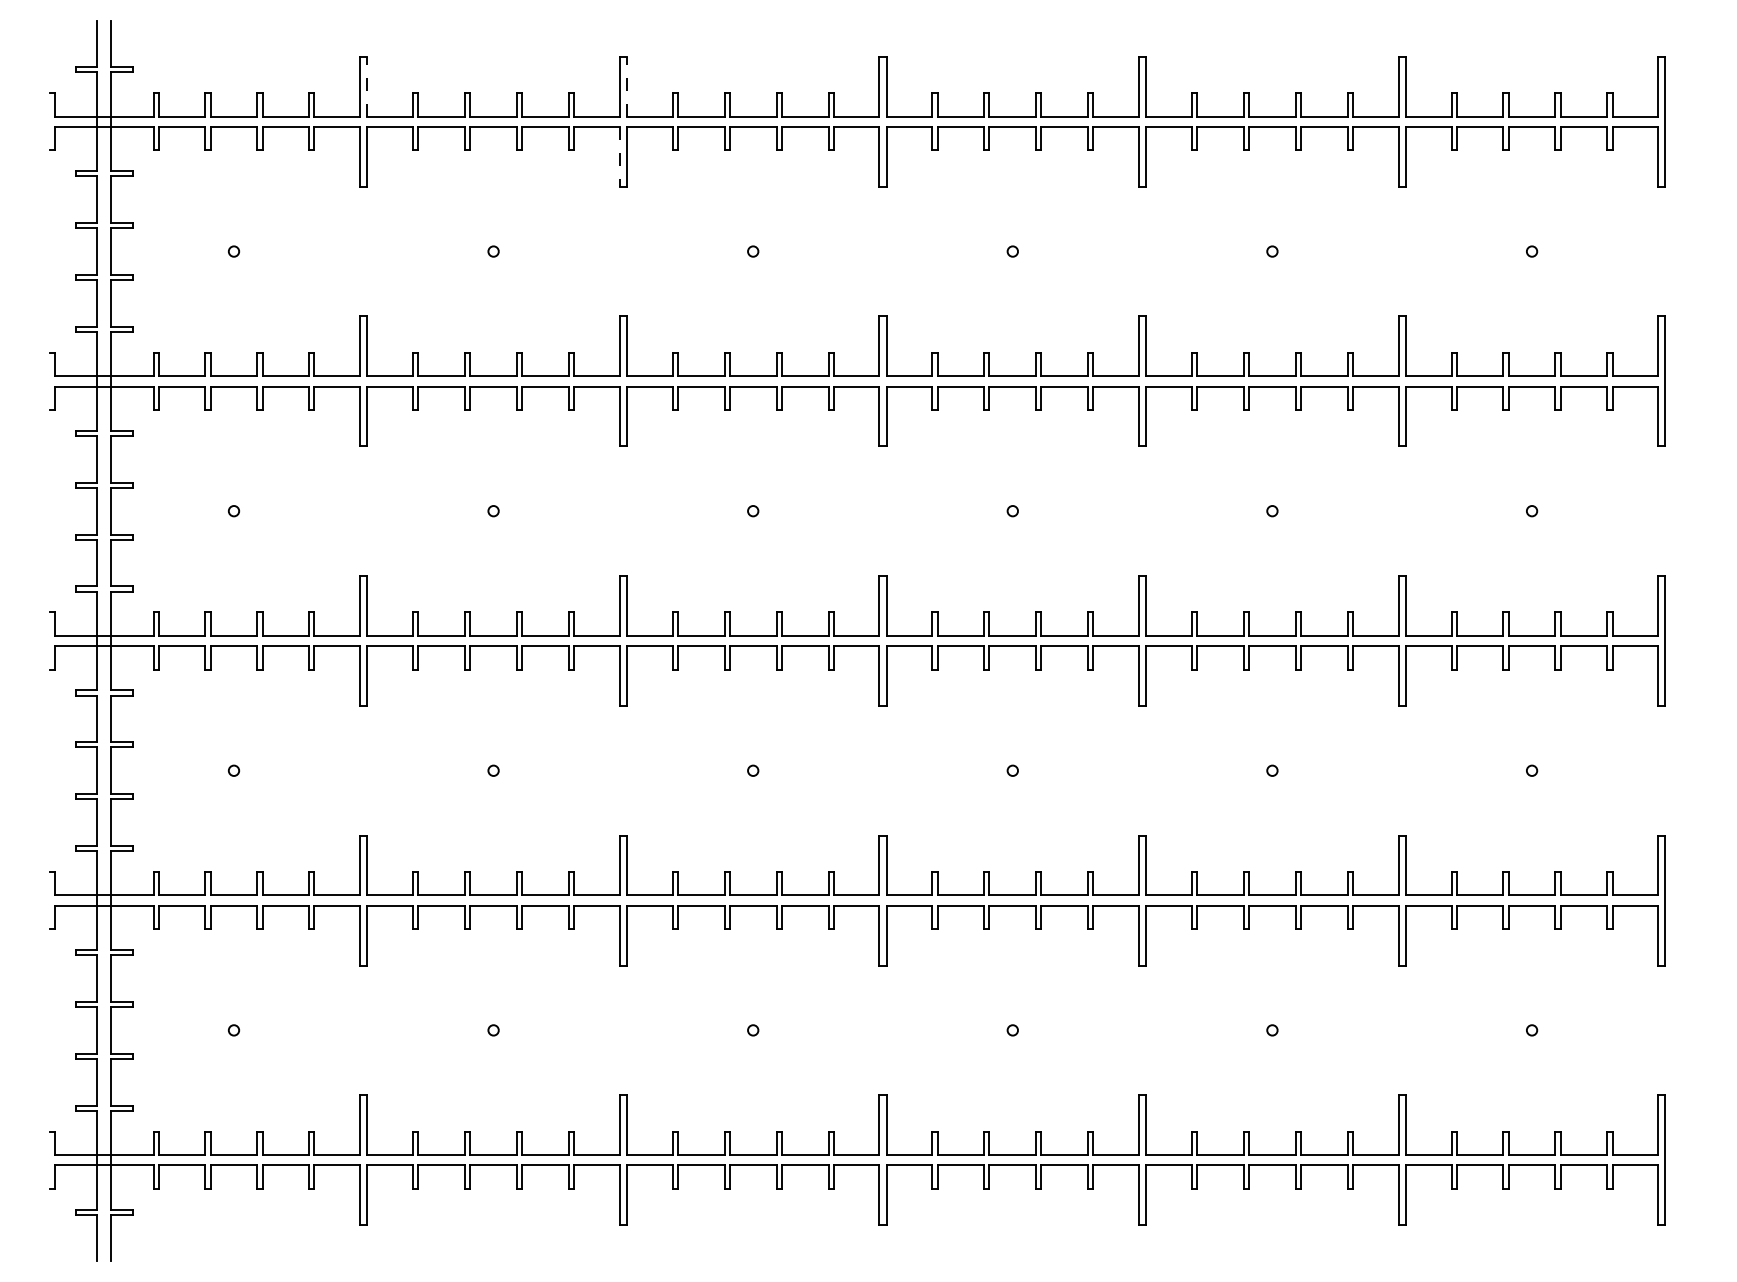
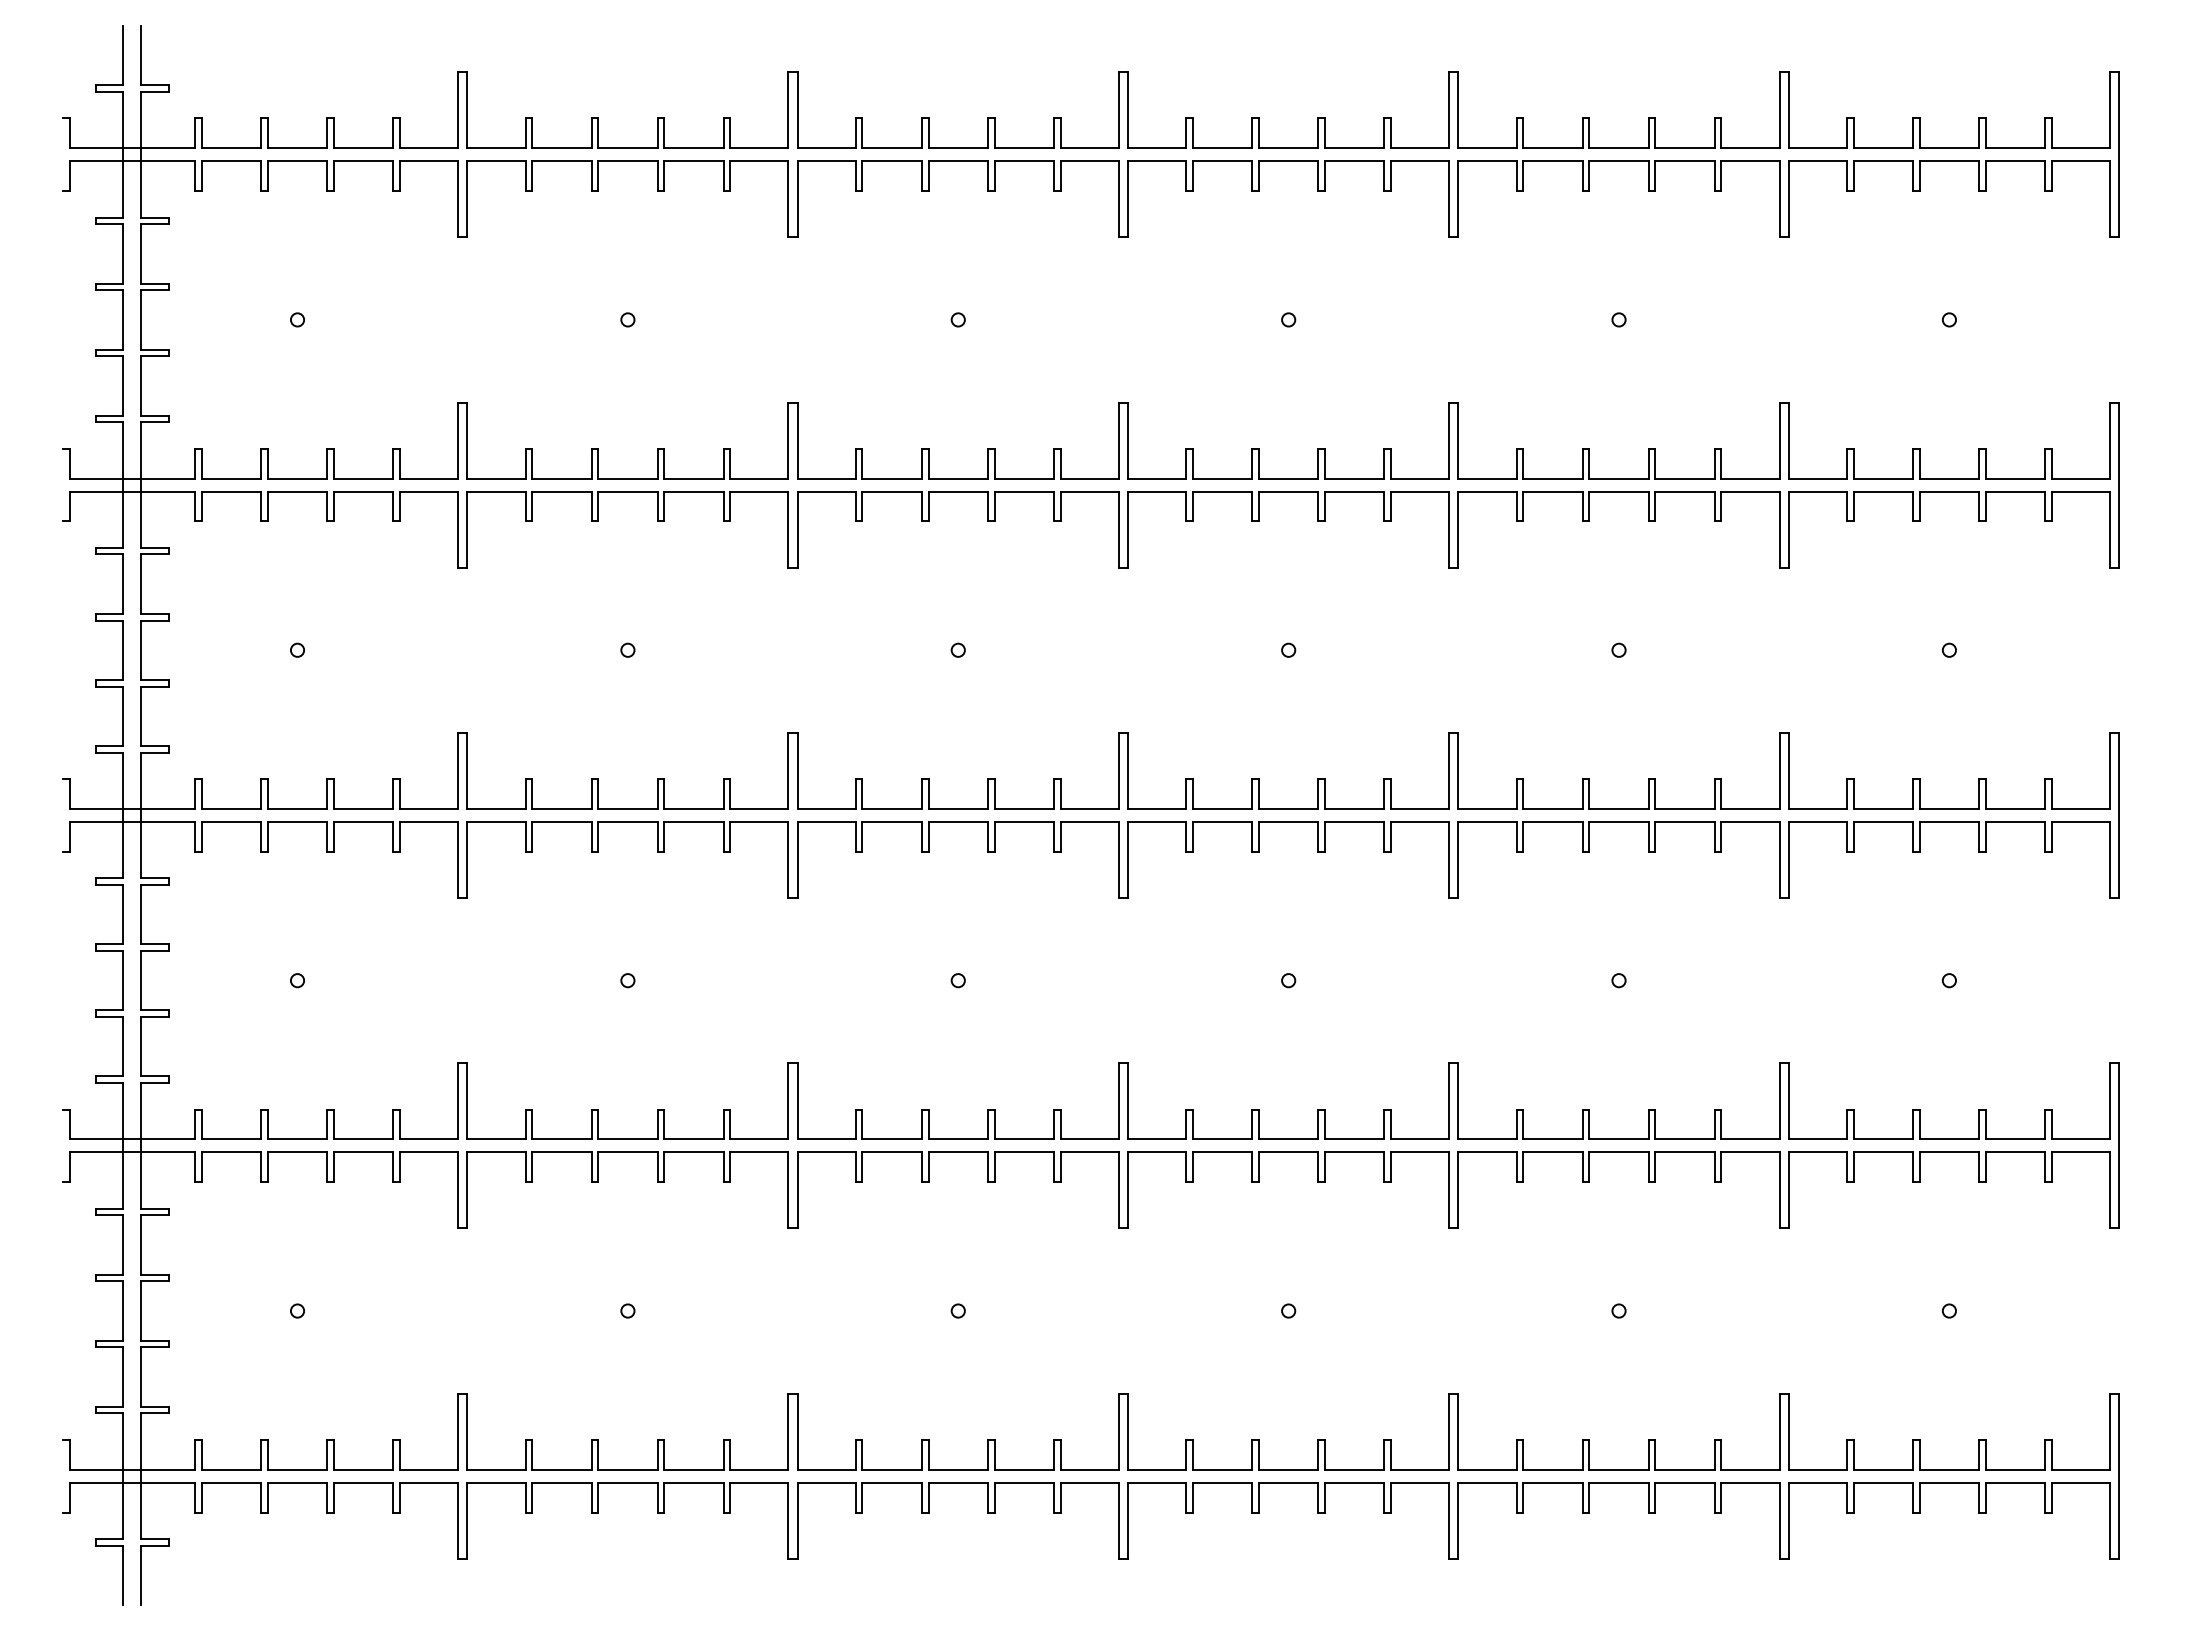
line: (367, 87) -> (467, 110), dashed -> solid
line: (626, 87) -> (797, 110), dashed -> solid
line: (619, 156) -> (788, 199), dashed -> solid

